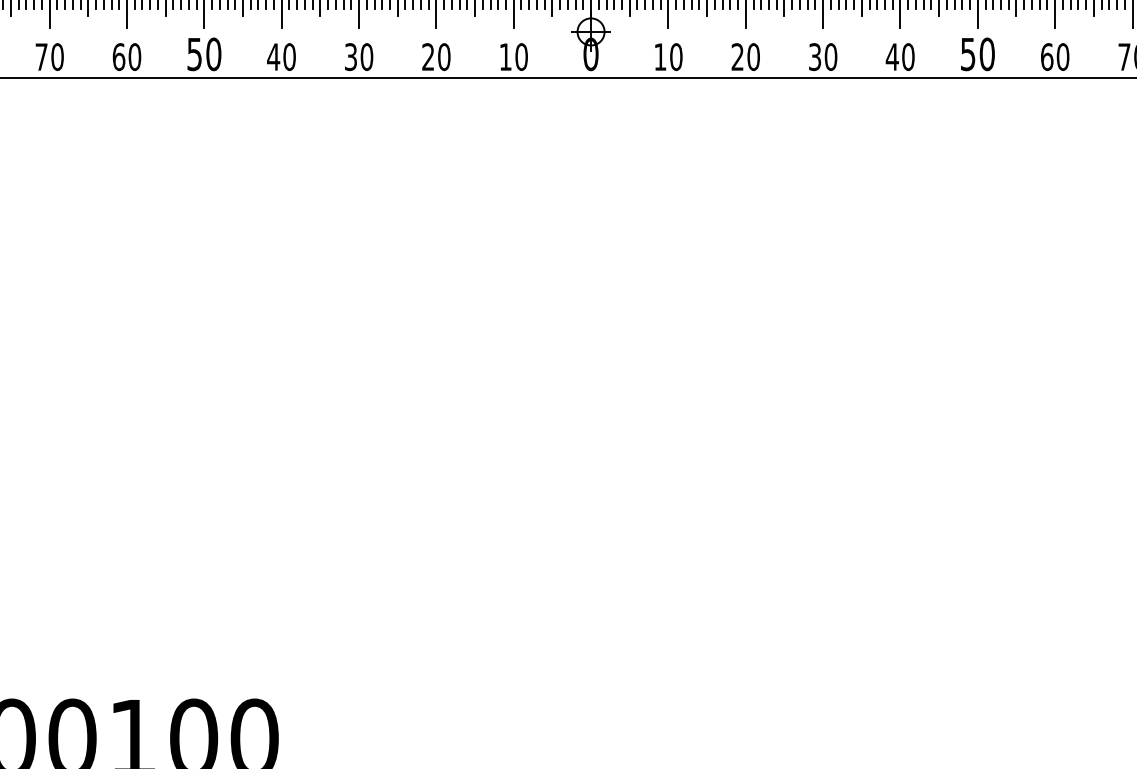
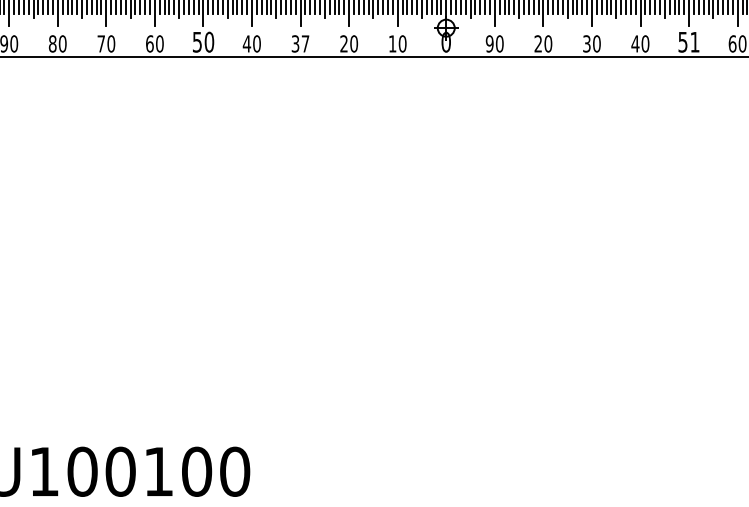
text: (986, 53) -> (694, 41), 50 -> 51
text: (366, 56) -> (305, 43), 30 -> 37
text: (659, 56) -> (489, 43), 10 -> 90

